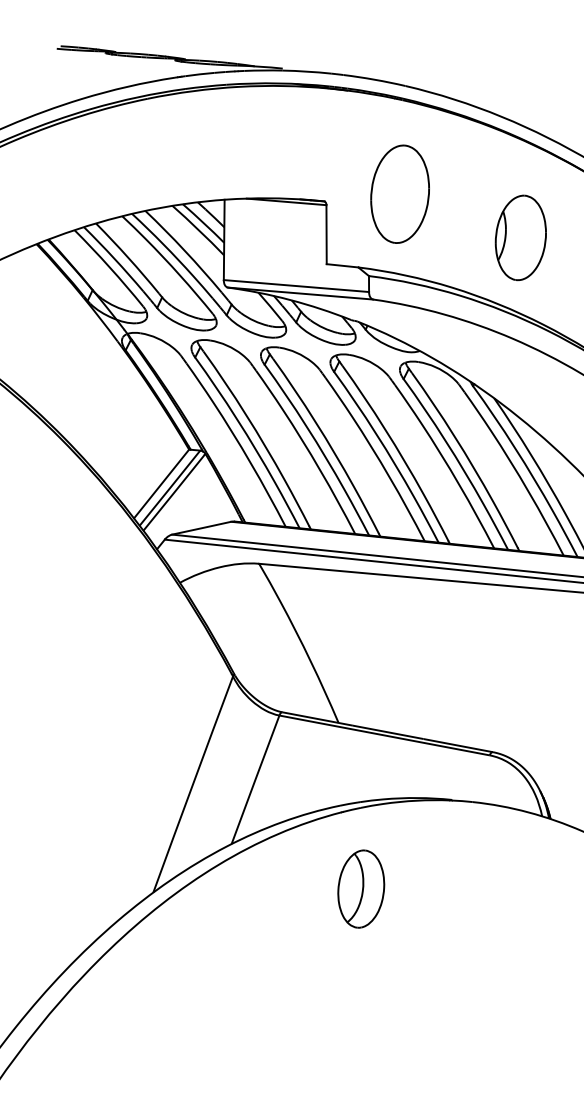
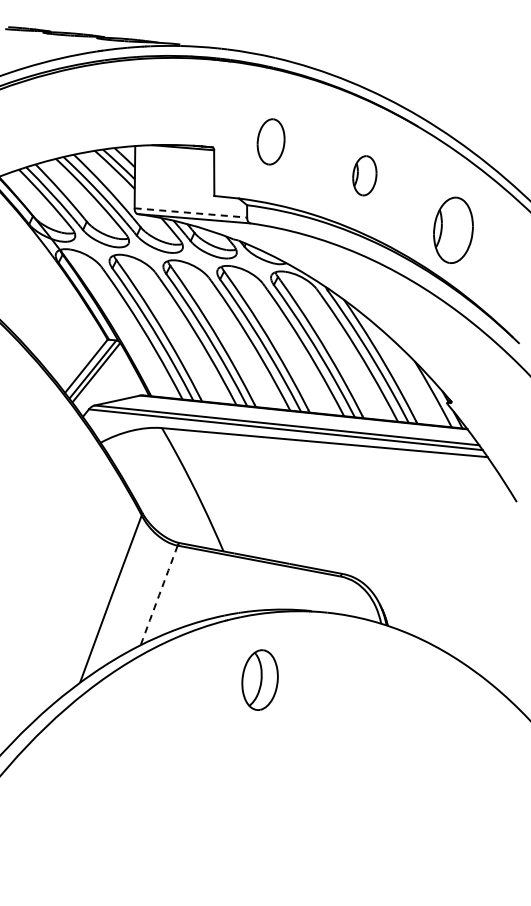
part: (399, 193) -> (270, 141), size x0.6
part: (520, 237) -> (364, 175), size x0.6
line: (297, 285) -> (191, 212), solid -> dashed
arc: (255, 779) -> (159, 595), solid -> dashed
part: (360, 888) -> (259, 679), moved

